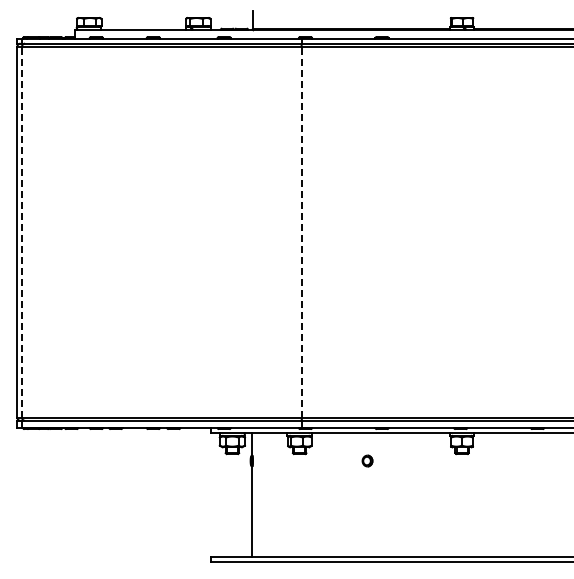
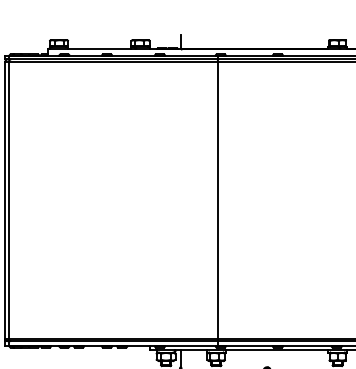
line: (21, 231) -> (8, 199), dashed -> solid
line: (301, 231) -> (217, 199), dashed -> solid

